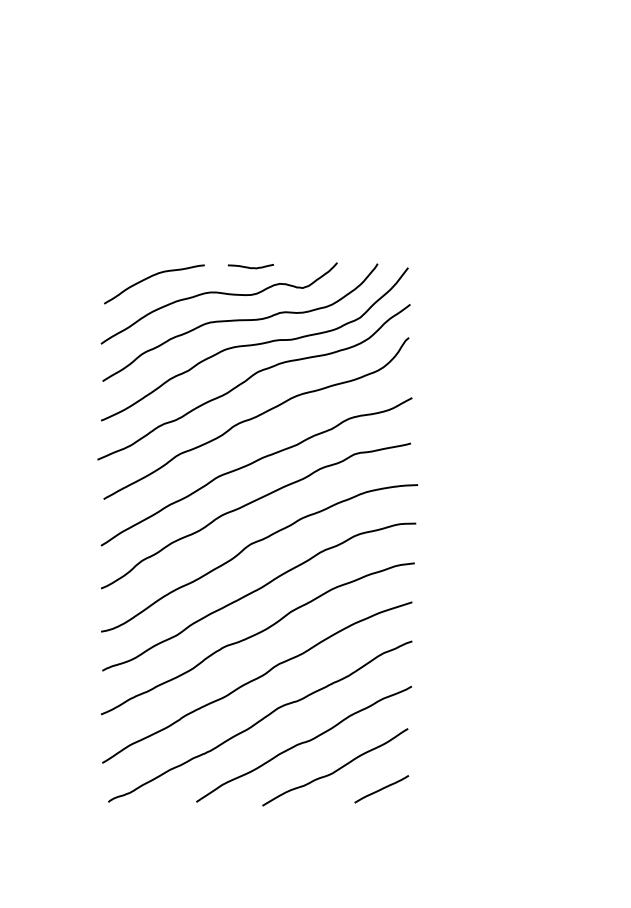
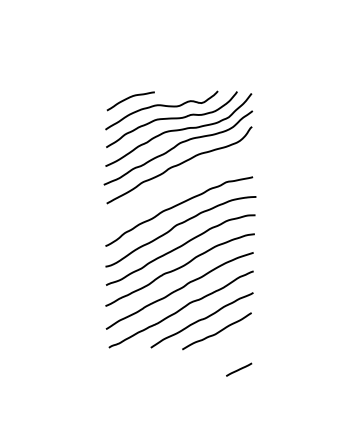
line: (250, 265) -> (176, 92), removed
curve: (252, 465) -> (177, 187), removed
line: (382, 788) -> (239, 369), moved

